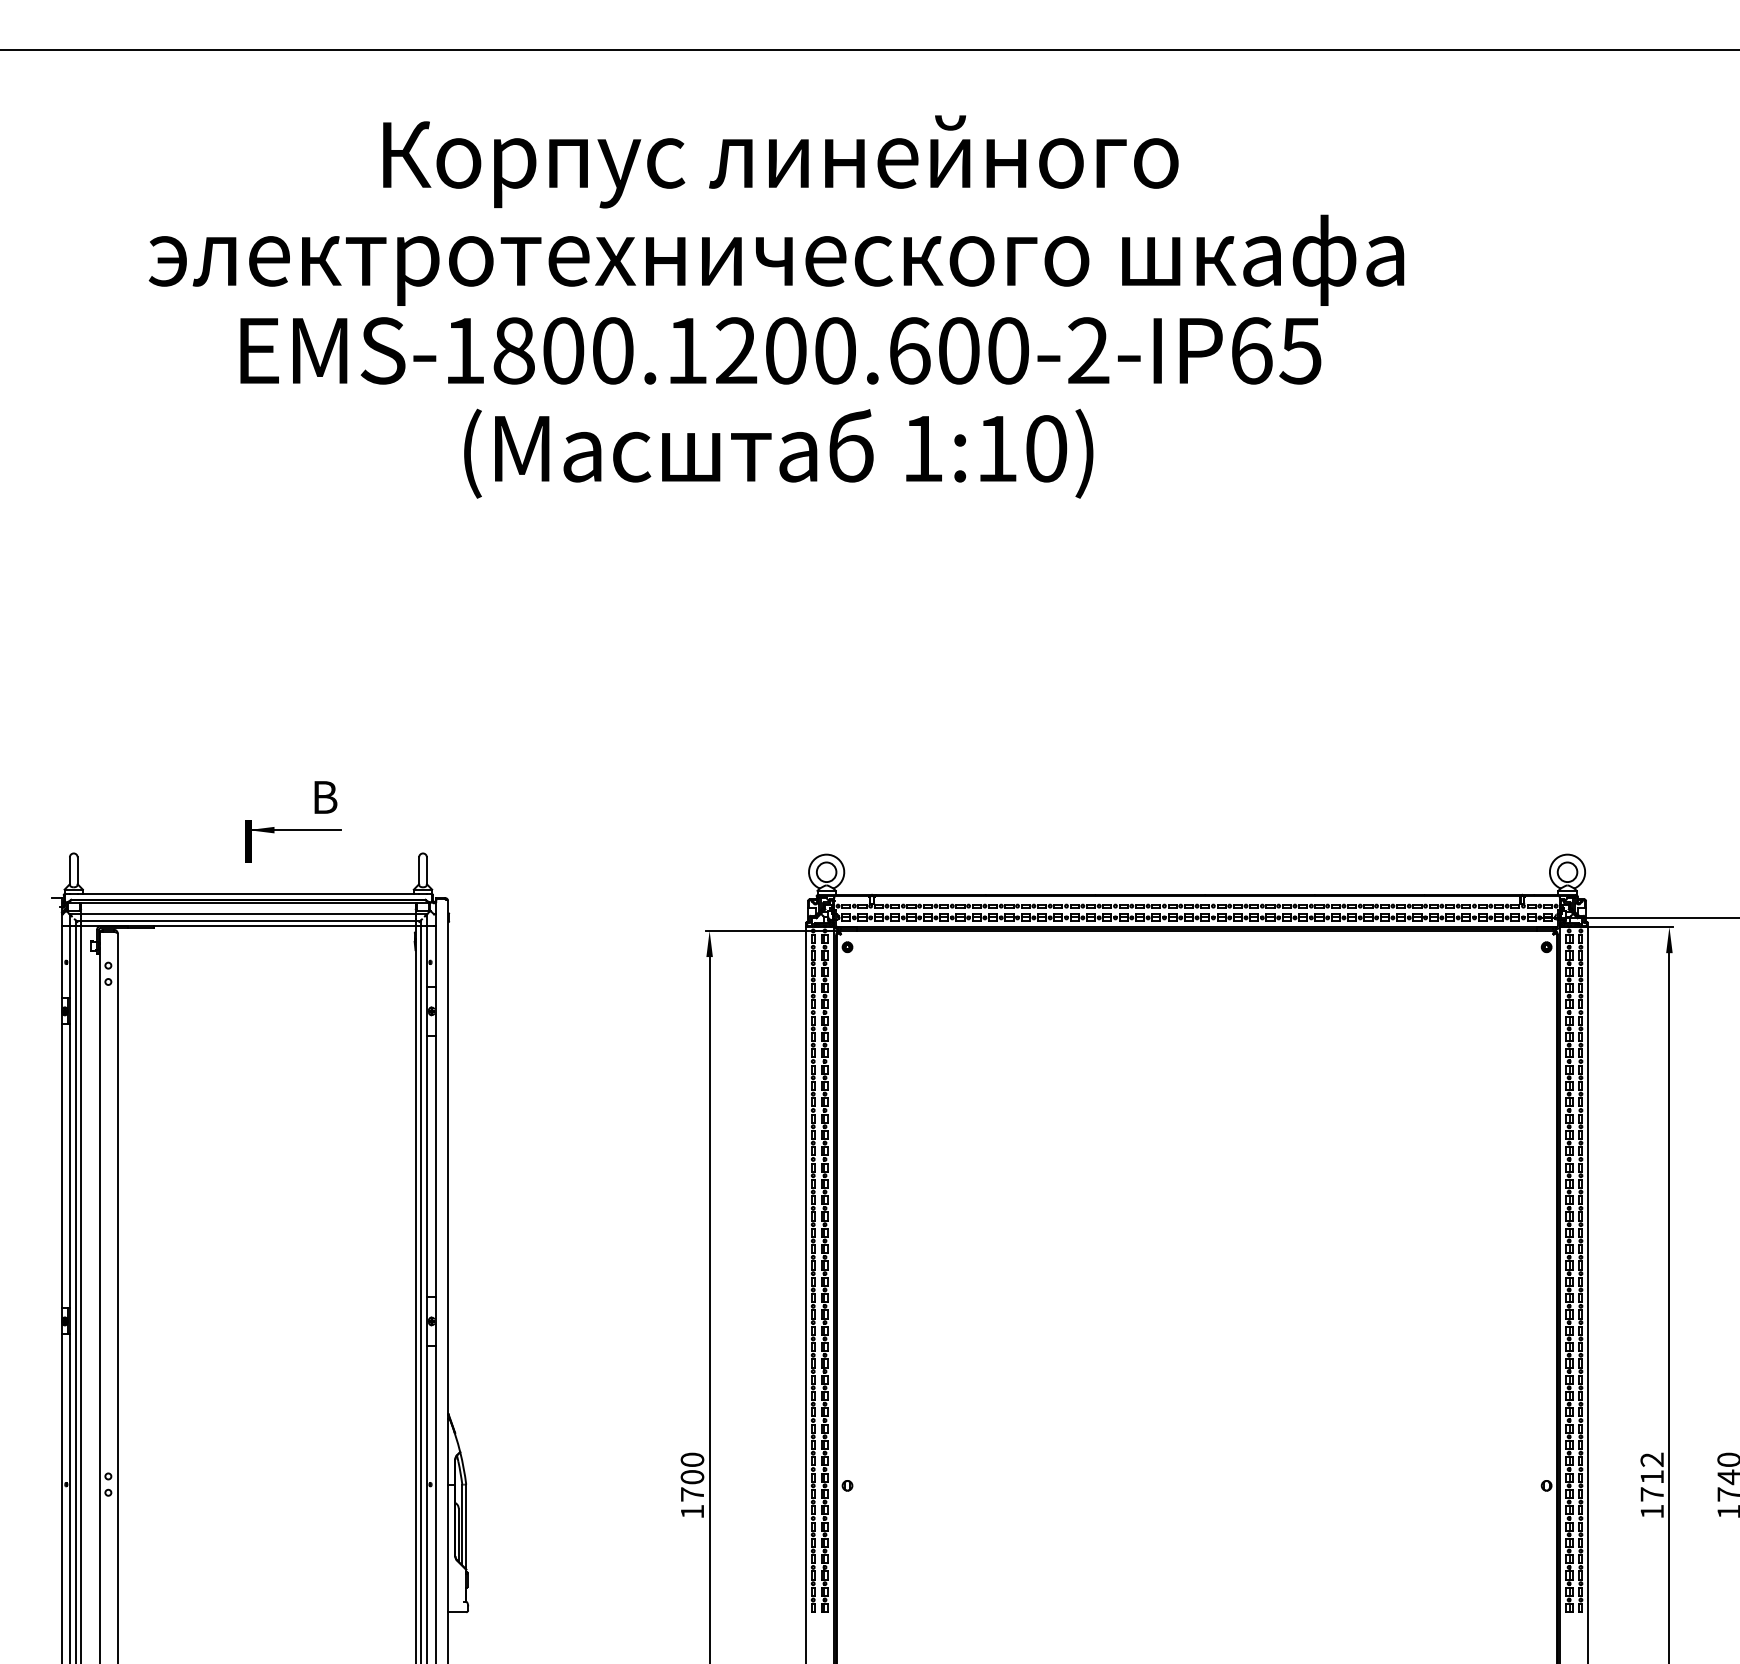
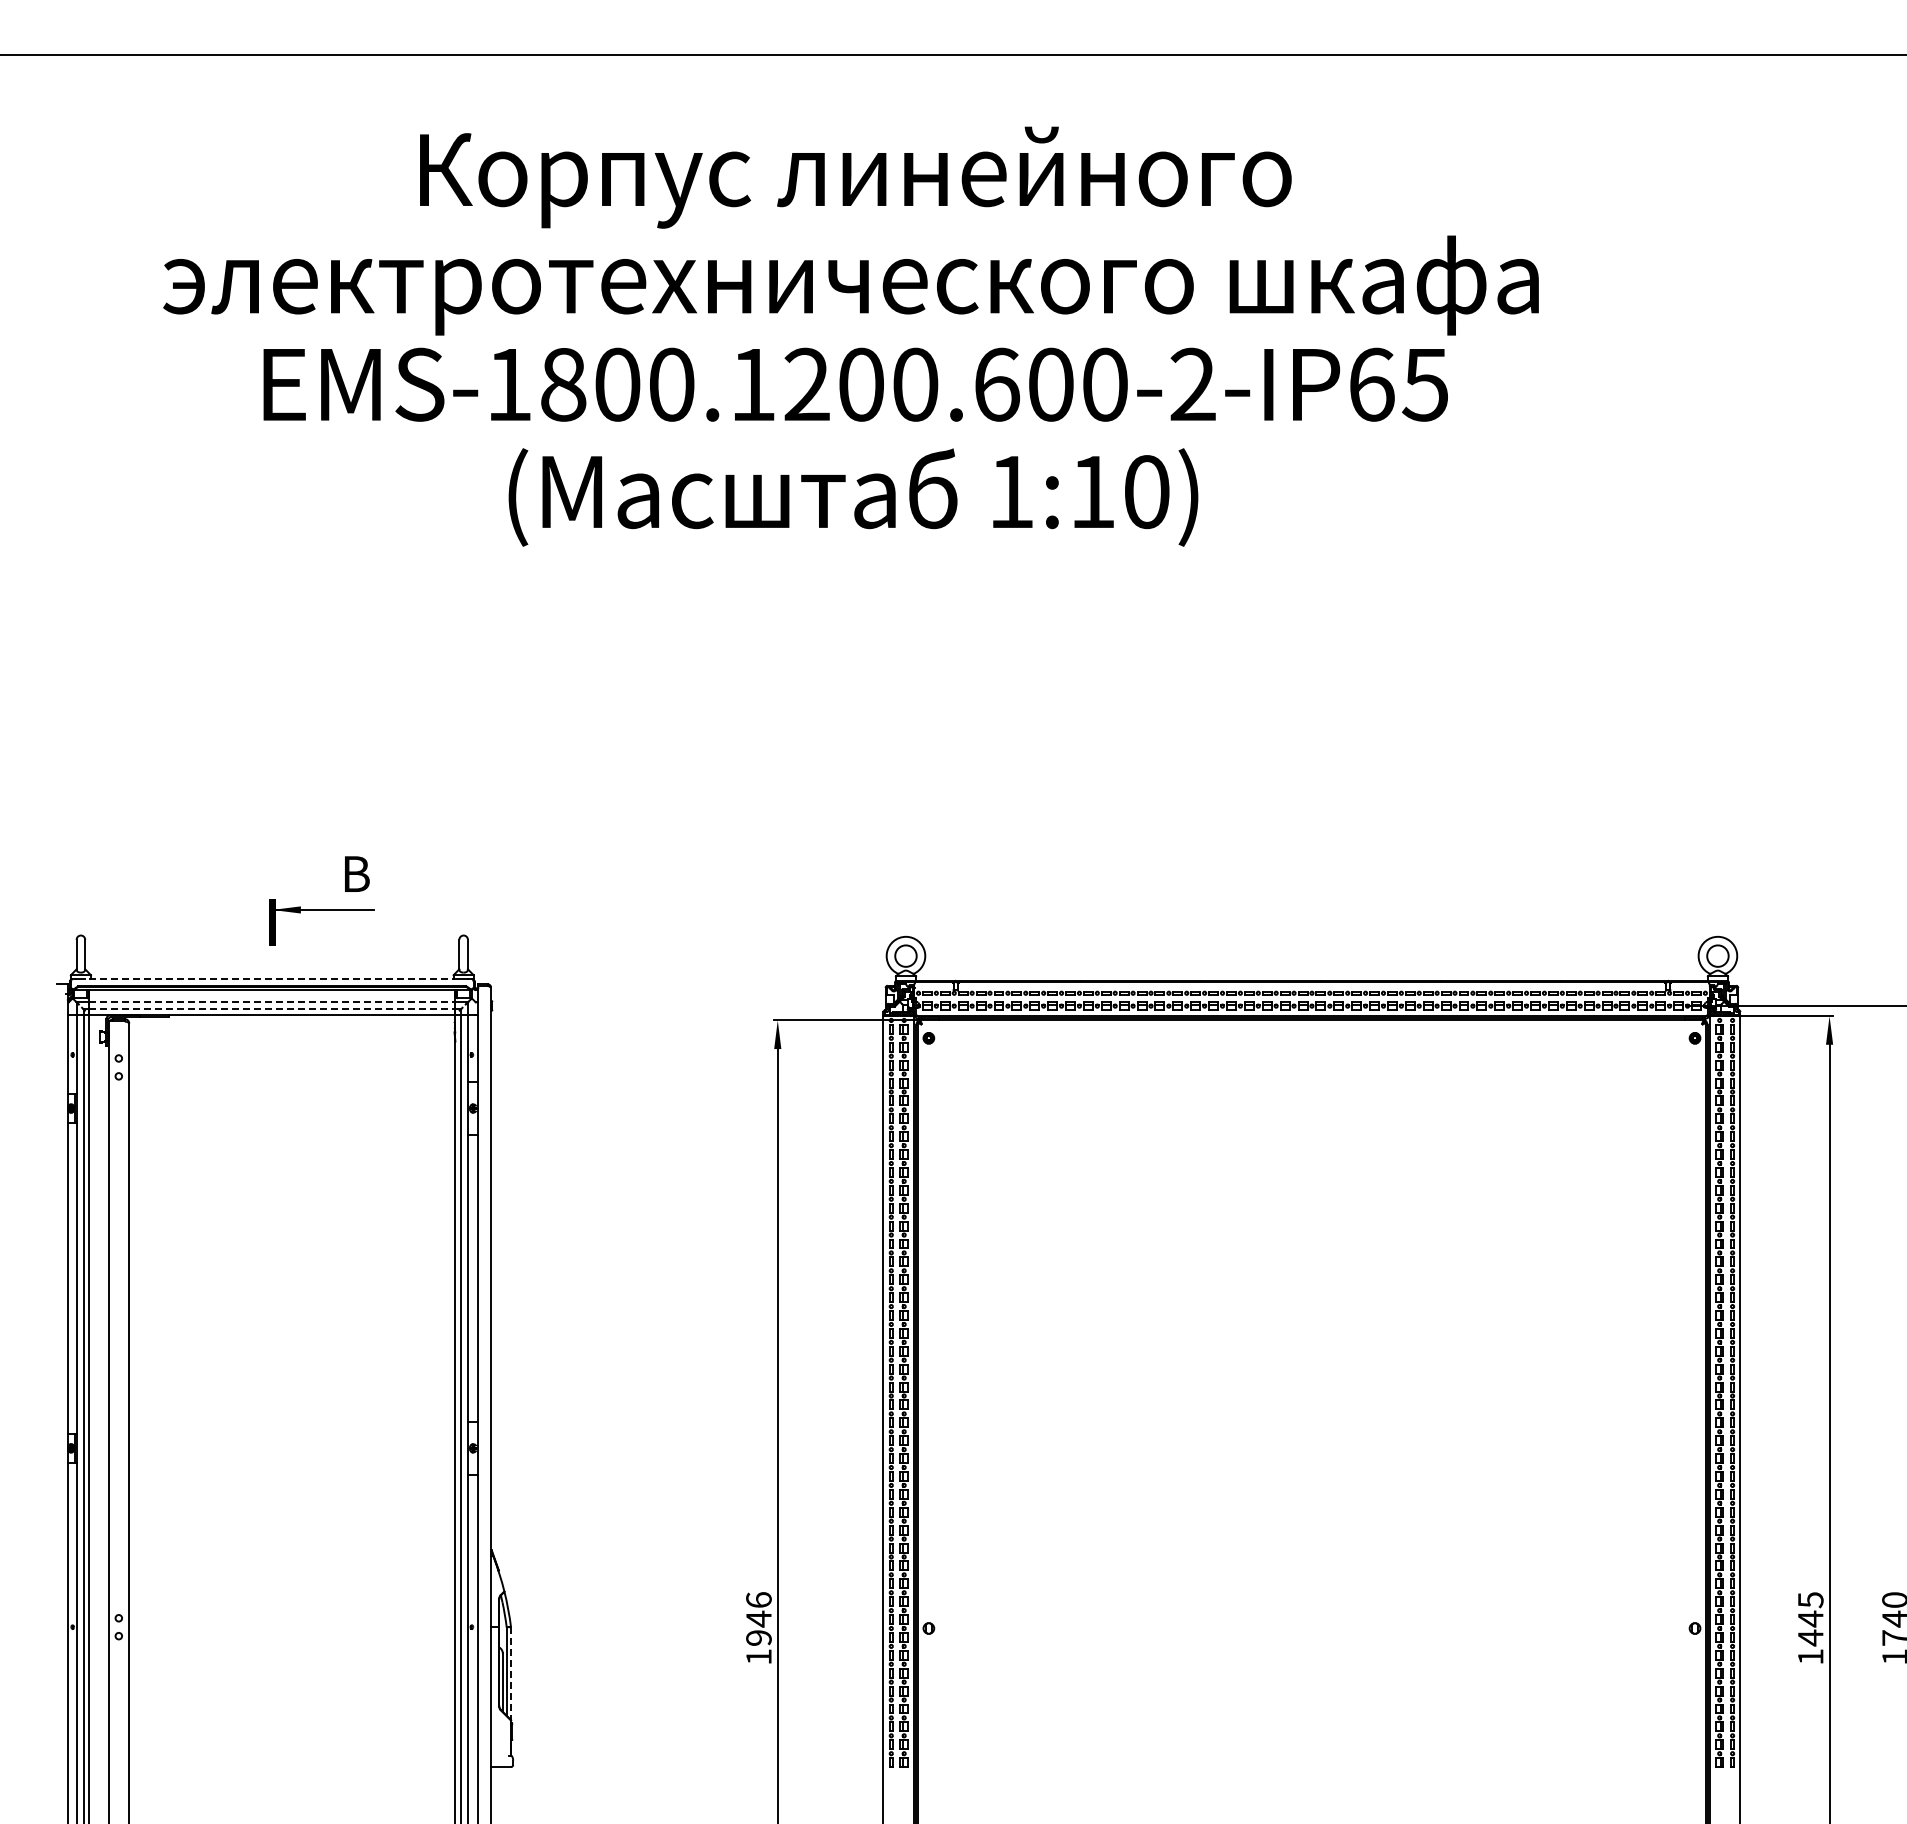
line: (248, 893) -> (272, 979), solid -> dashed
line: (248, 914) -> (272, 1002), solid -> dashed
line: (248, 920) -> (272, 1009), solid -> dashed
text: (692, 1476) -> (758, 1618), 1700 -> 1946
text: (1652, 1477) -> (1810, 1619), 1712 -> 1445
line: (466, 1527) -> (511, 1674), solid -> dashed

